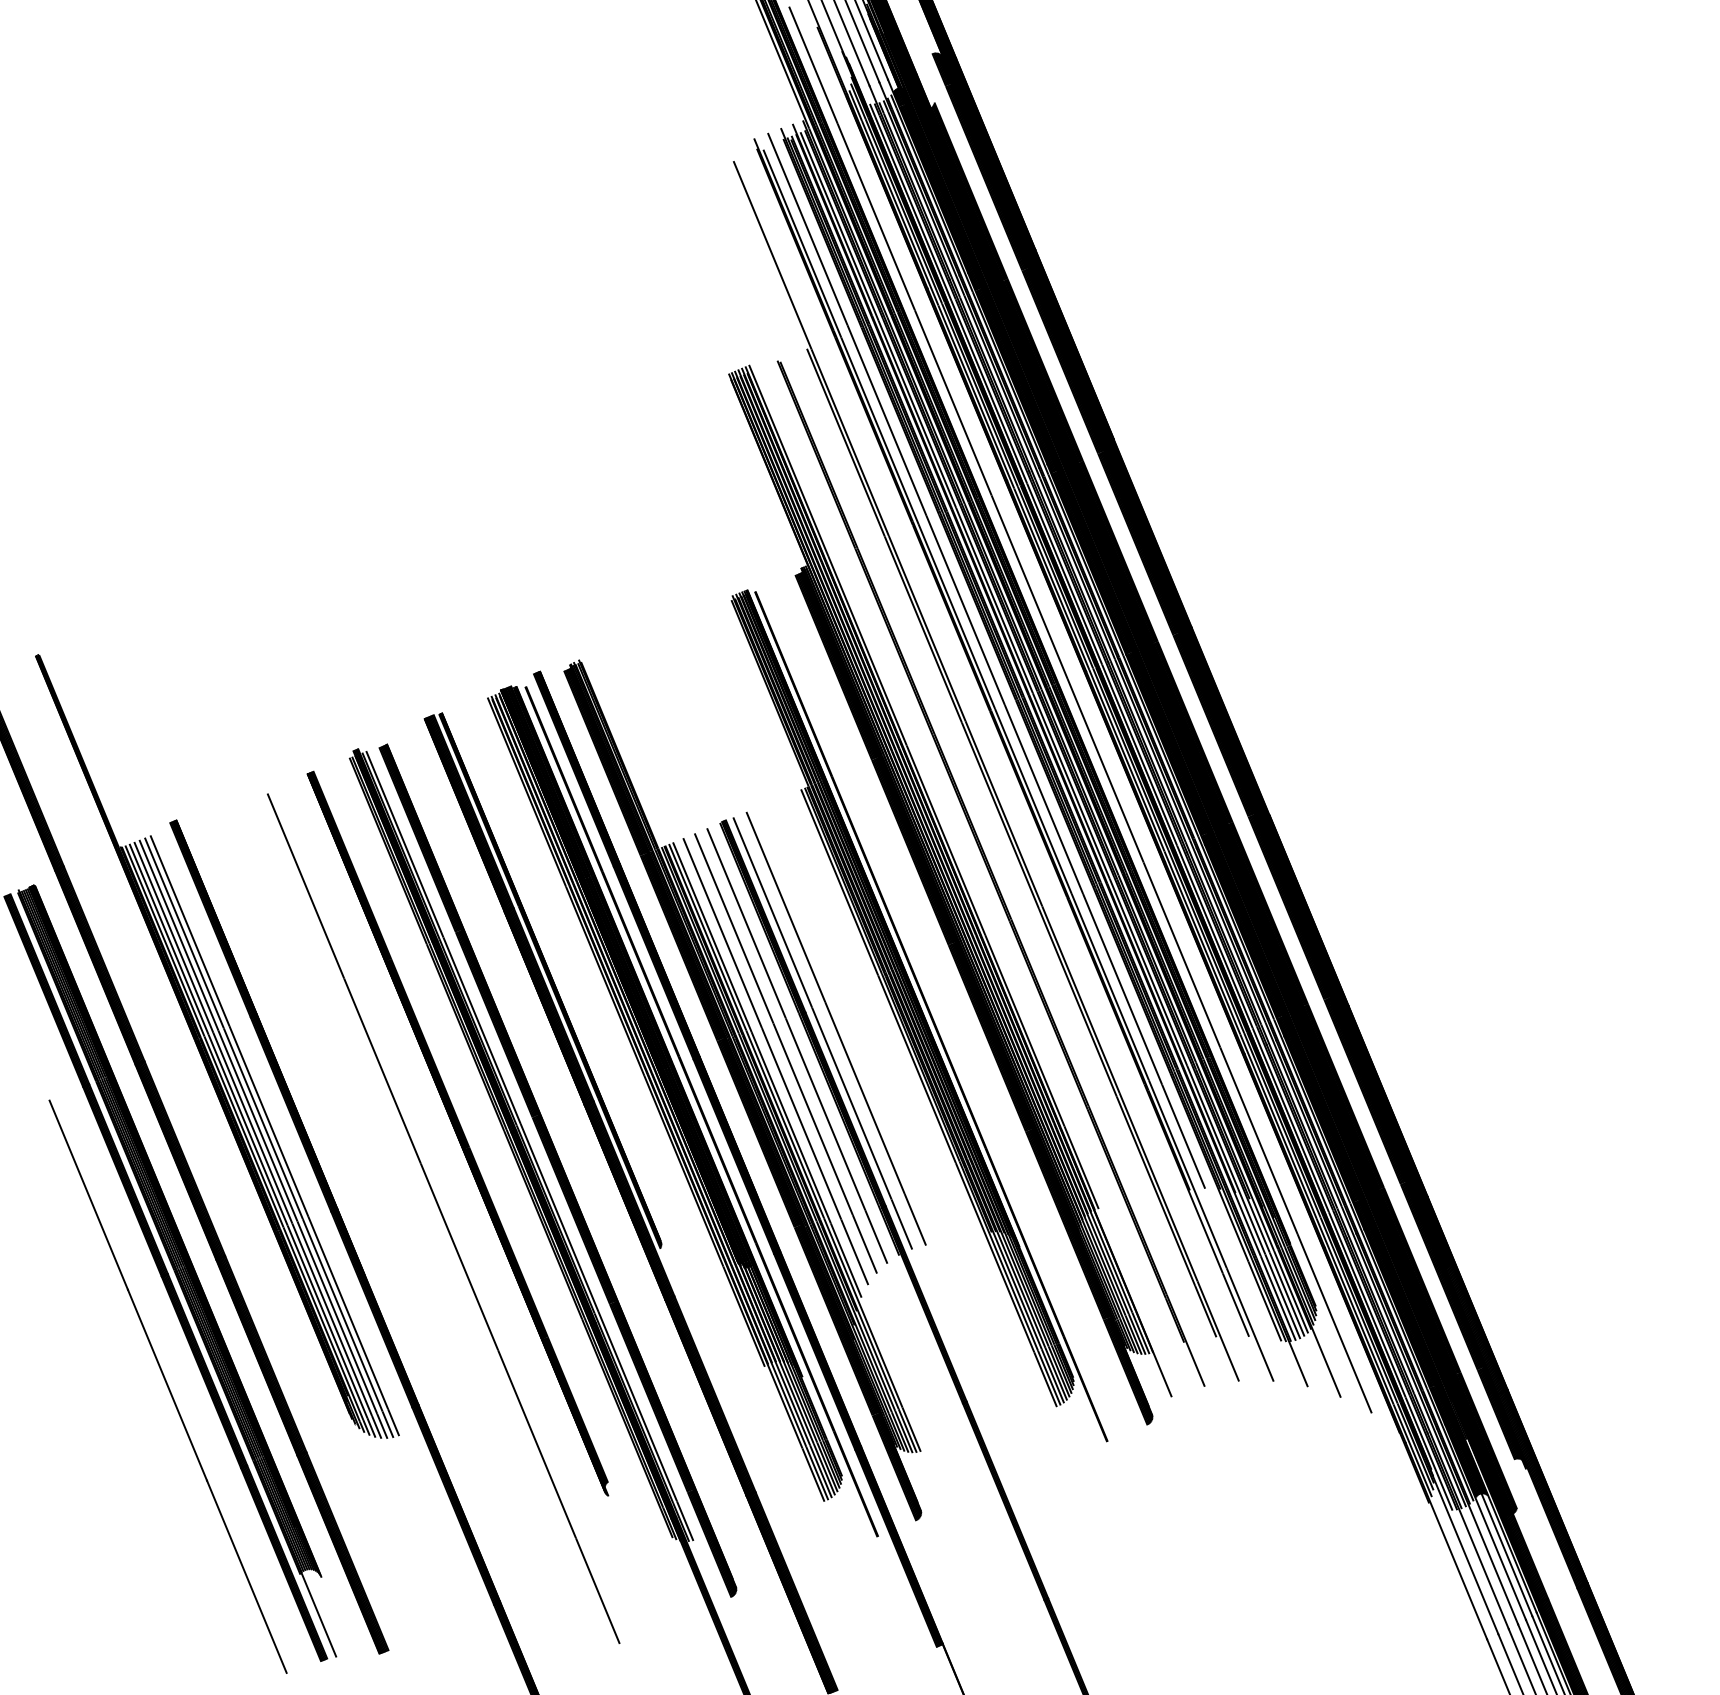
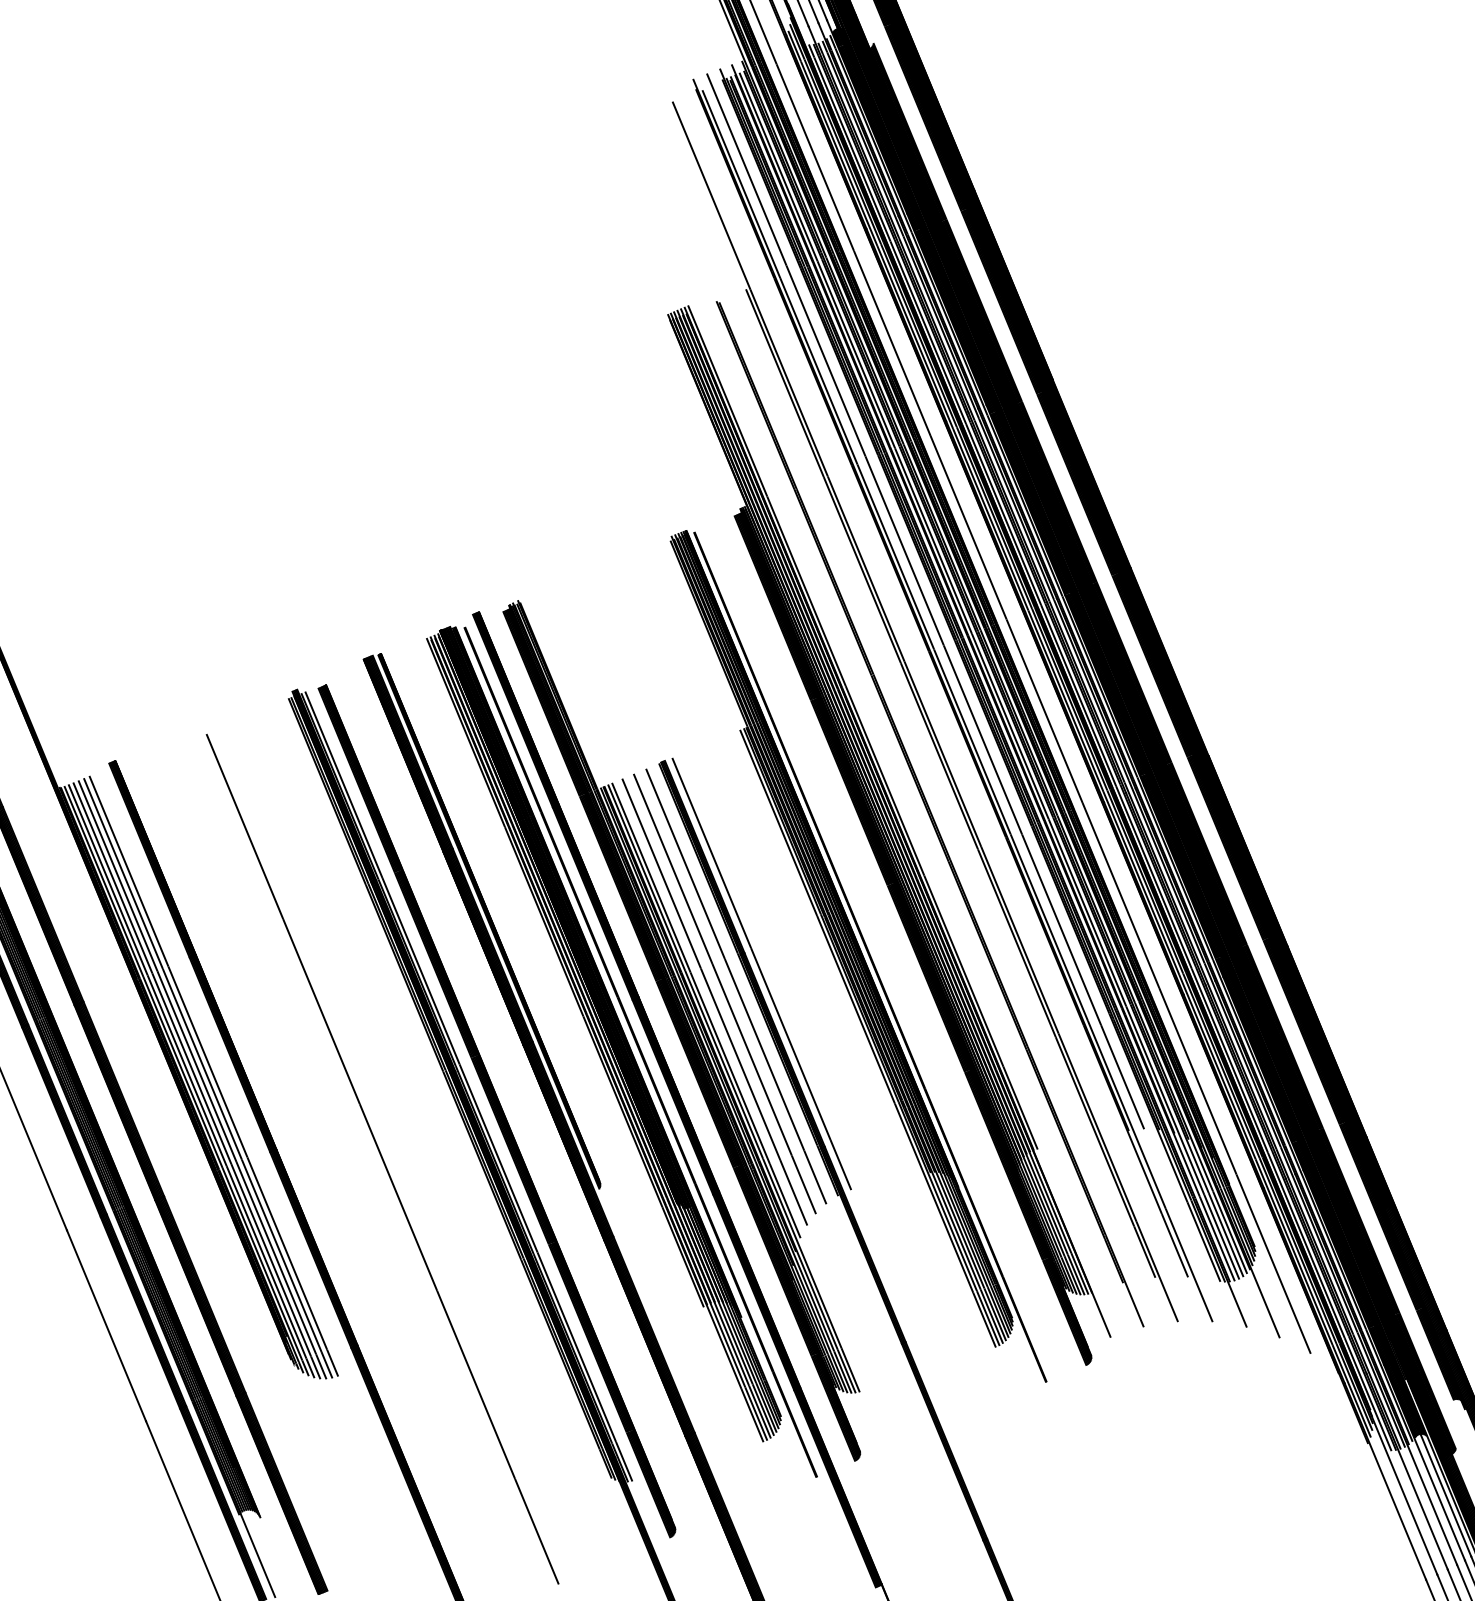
line: (835, 1028) -> (774, 969), removed
part: (457, 1133) -> (396, 1074), removed

